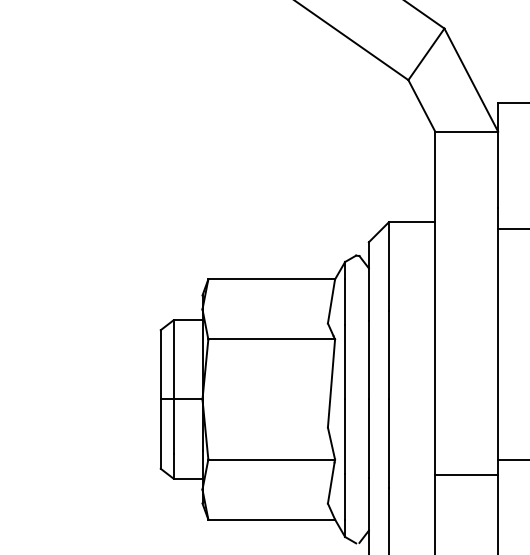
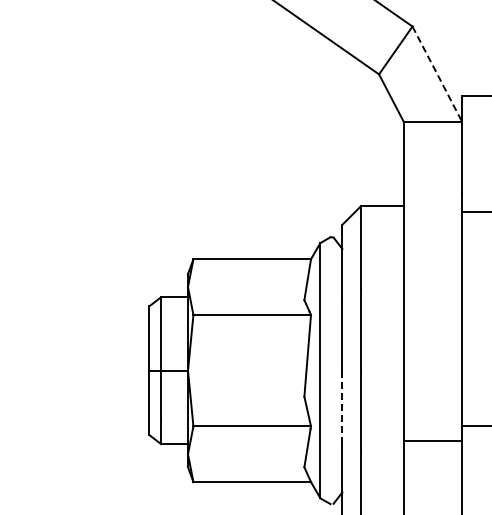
line: (471, 80) -> (437, 74), solid -> dashed
line: (369, 438) -> (342, 406), solid -> dashed

